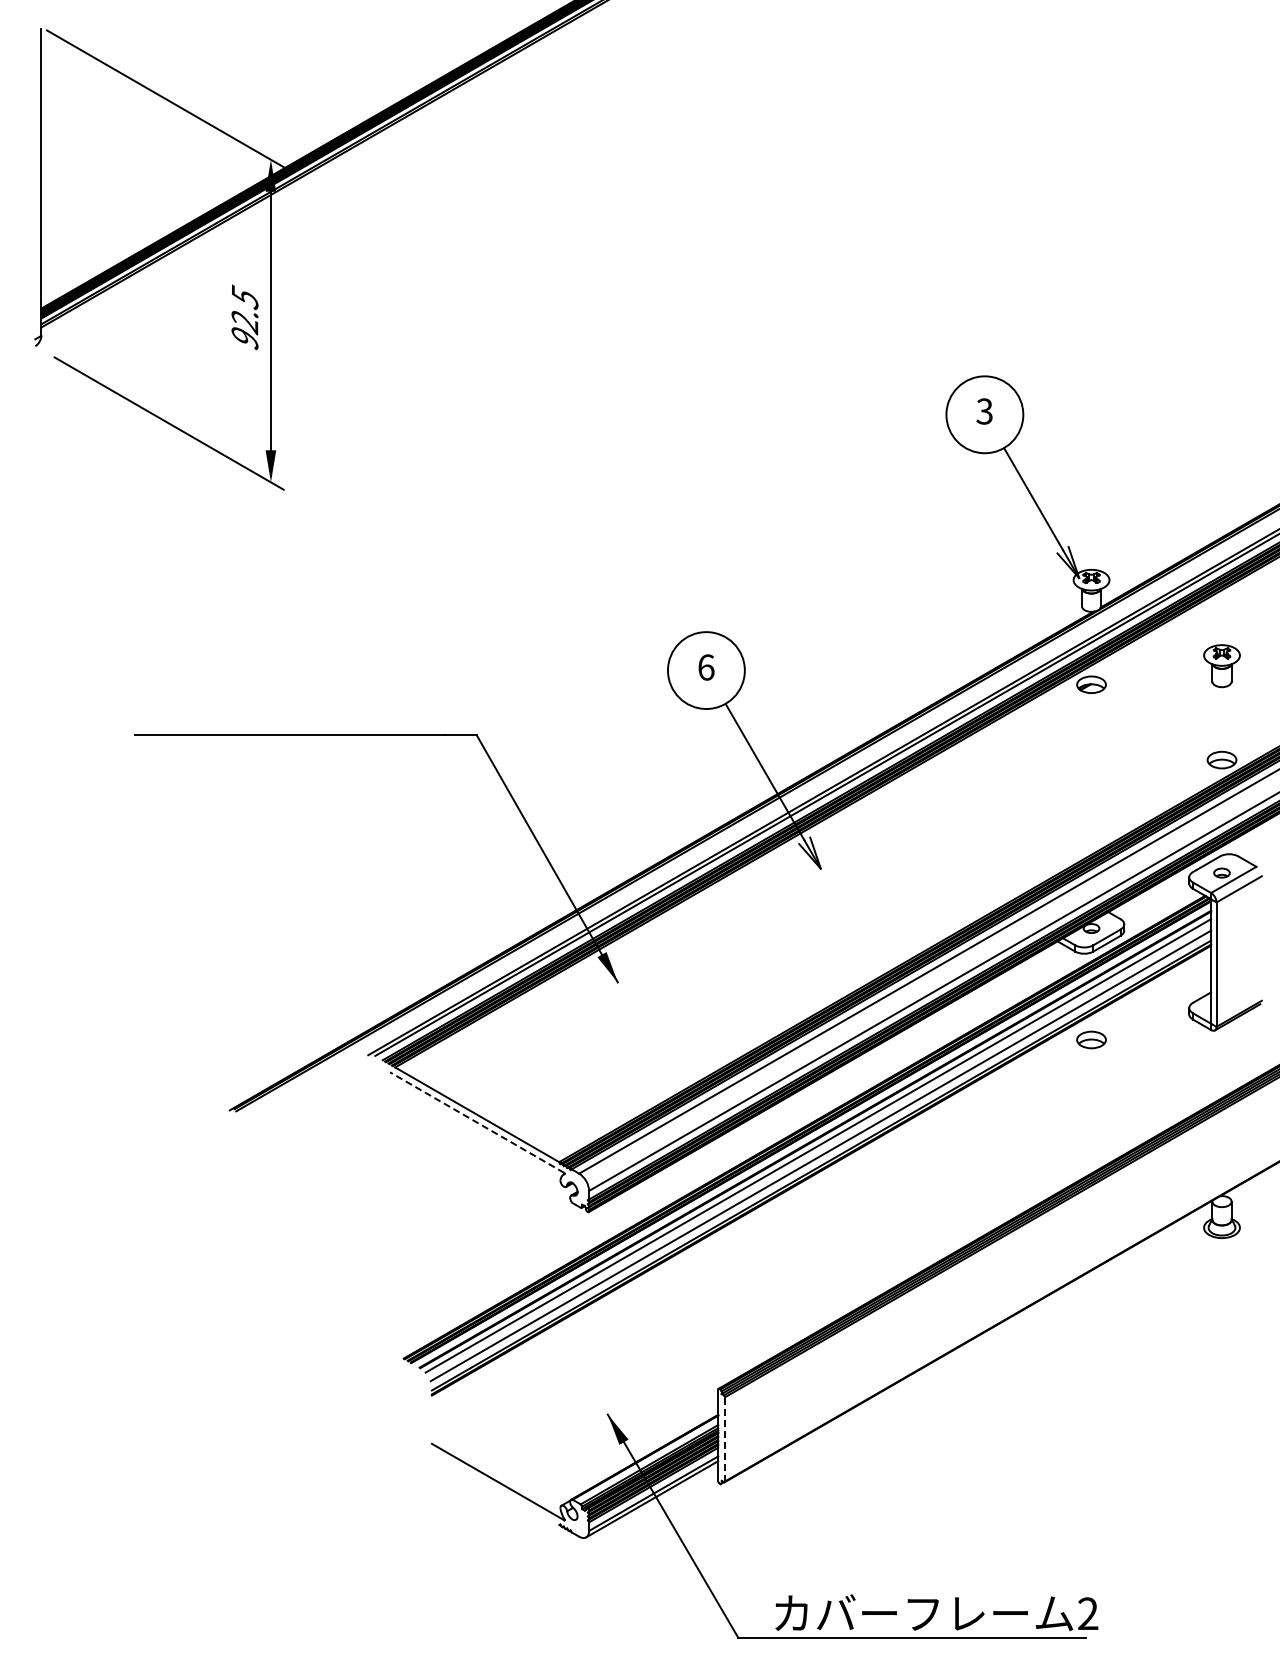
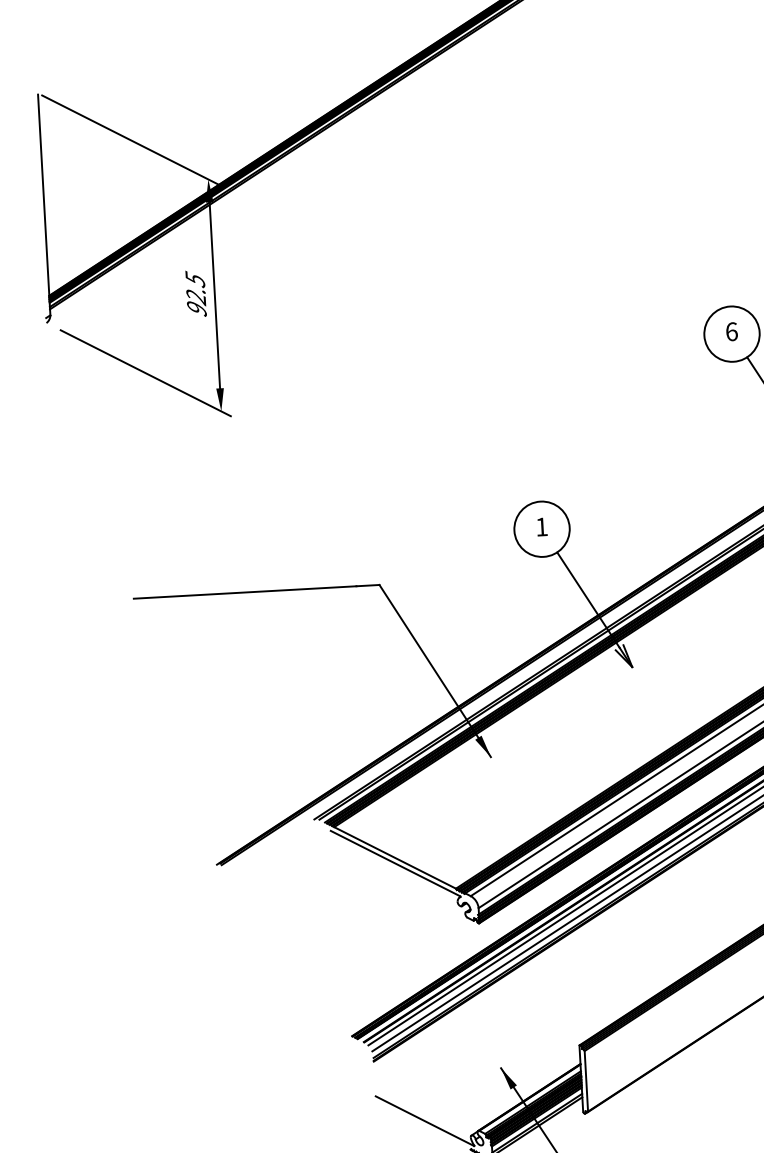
text: (984, 411) -> (731, 331), 3 -> 6
text: (706, 667) -> (542, 527), 6 -> 1
line: (477, 1122) -> (395, 863), dashed -> solid
line: (725, 1438) -> (586, 1080), dashed -> solid

